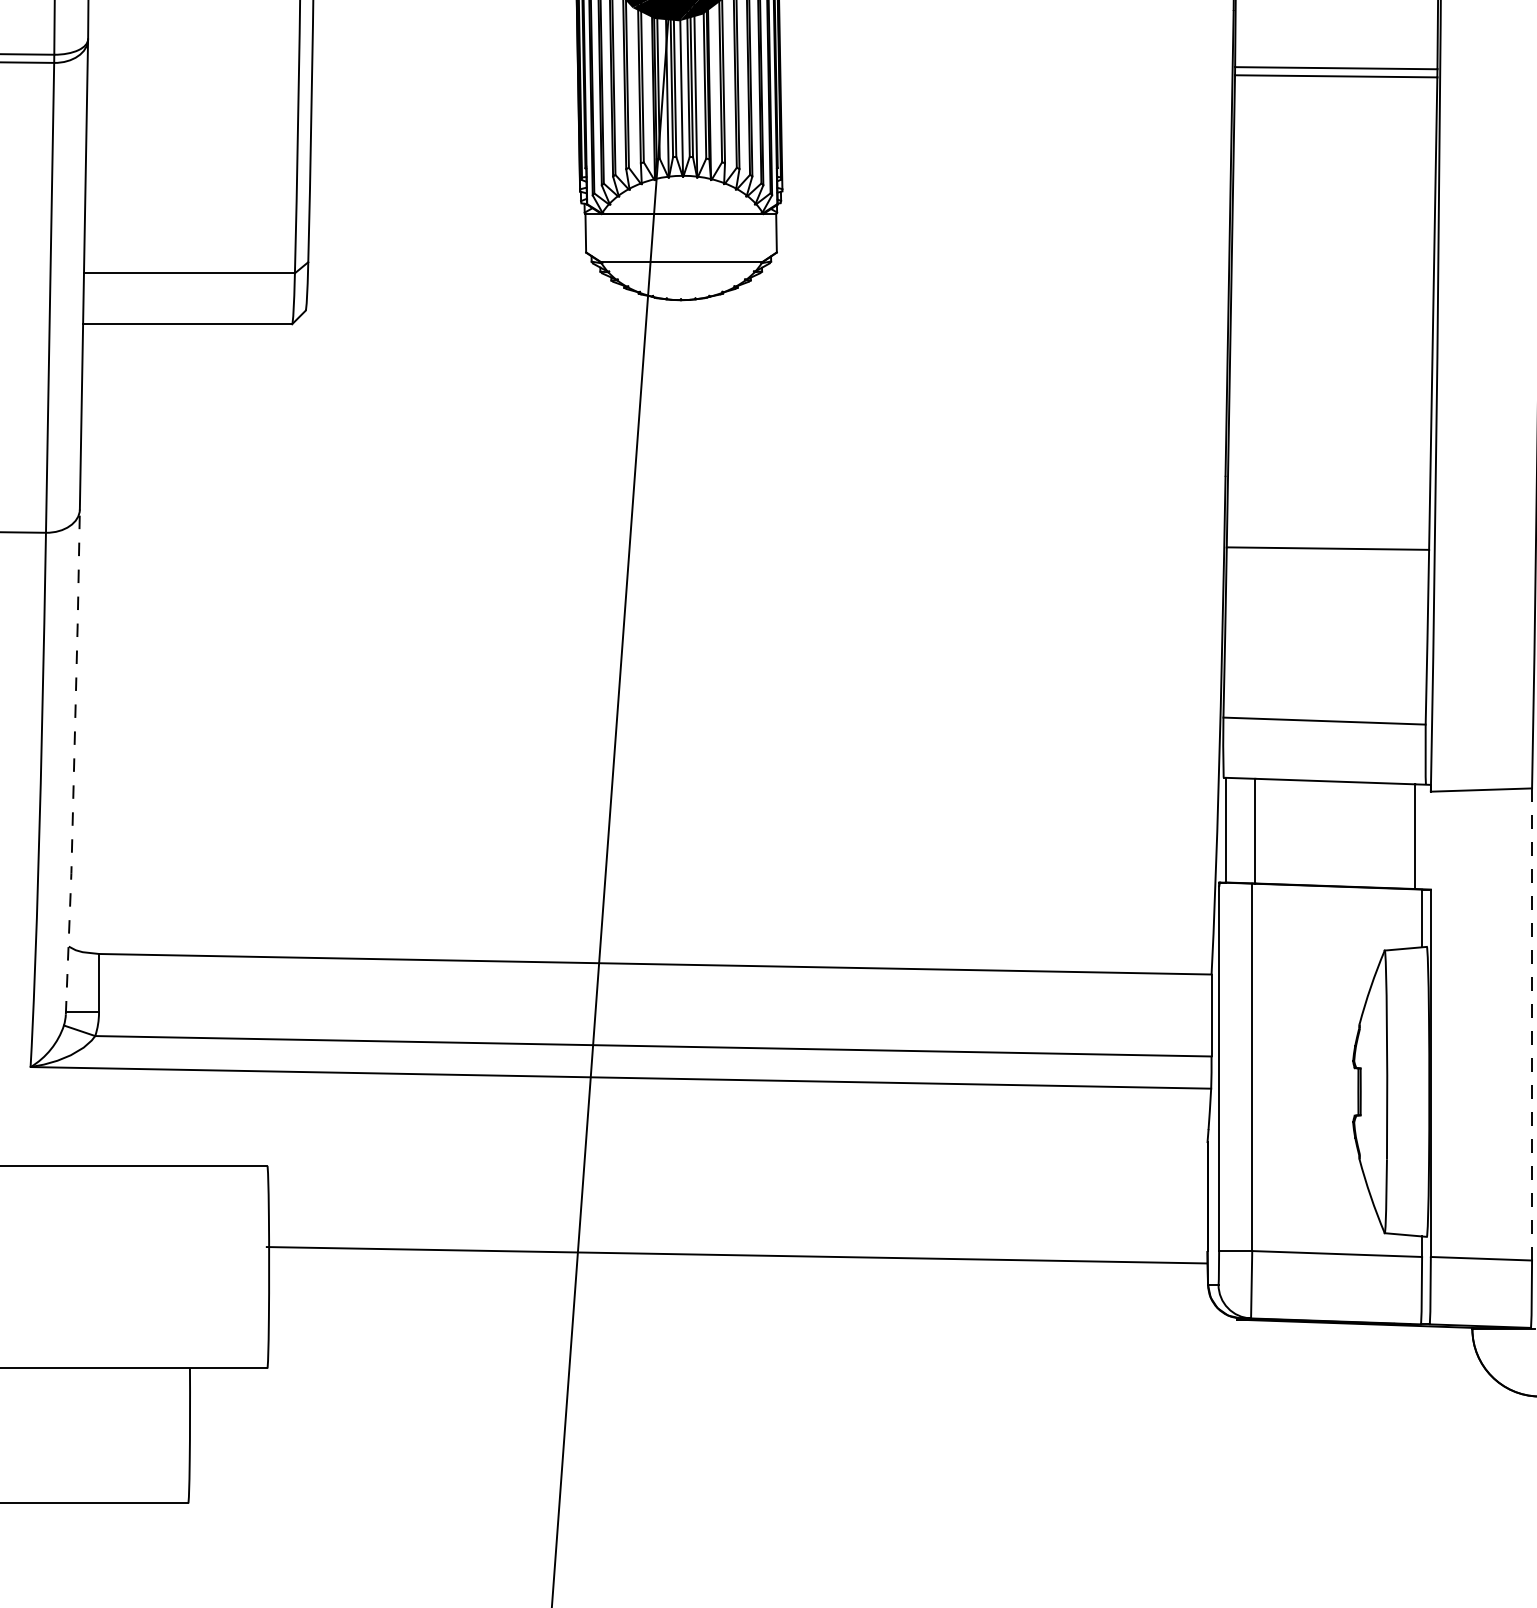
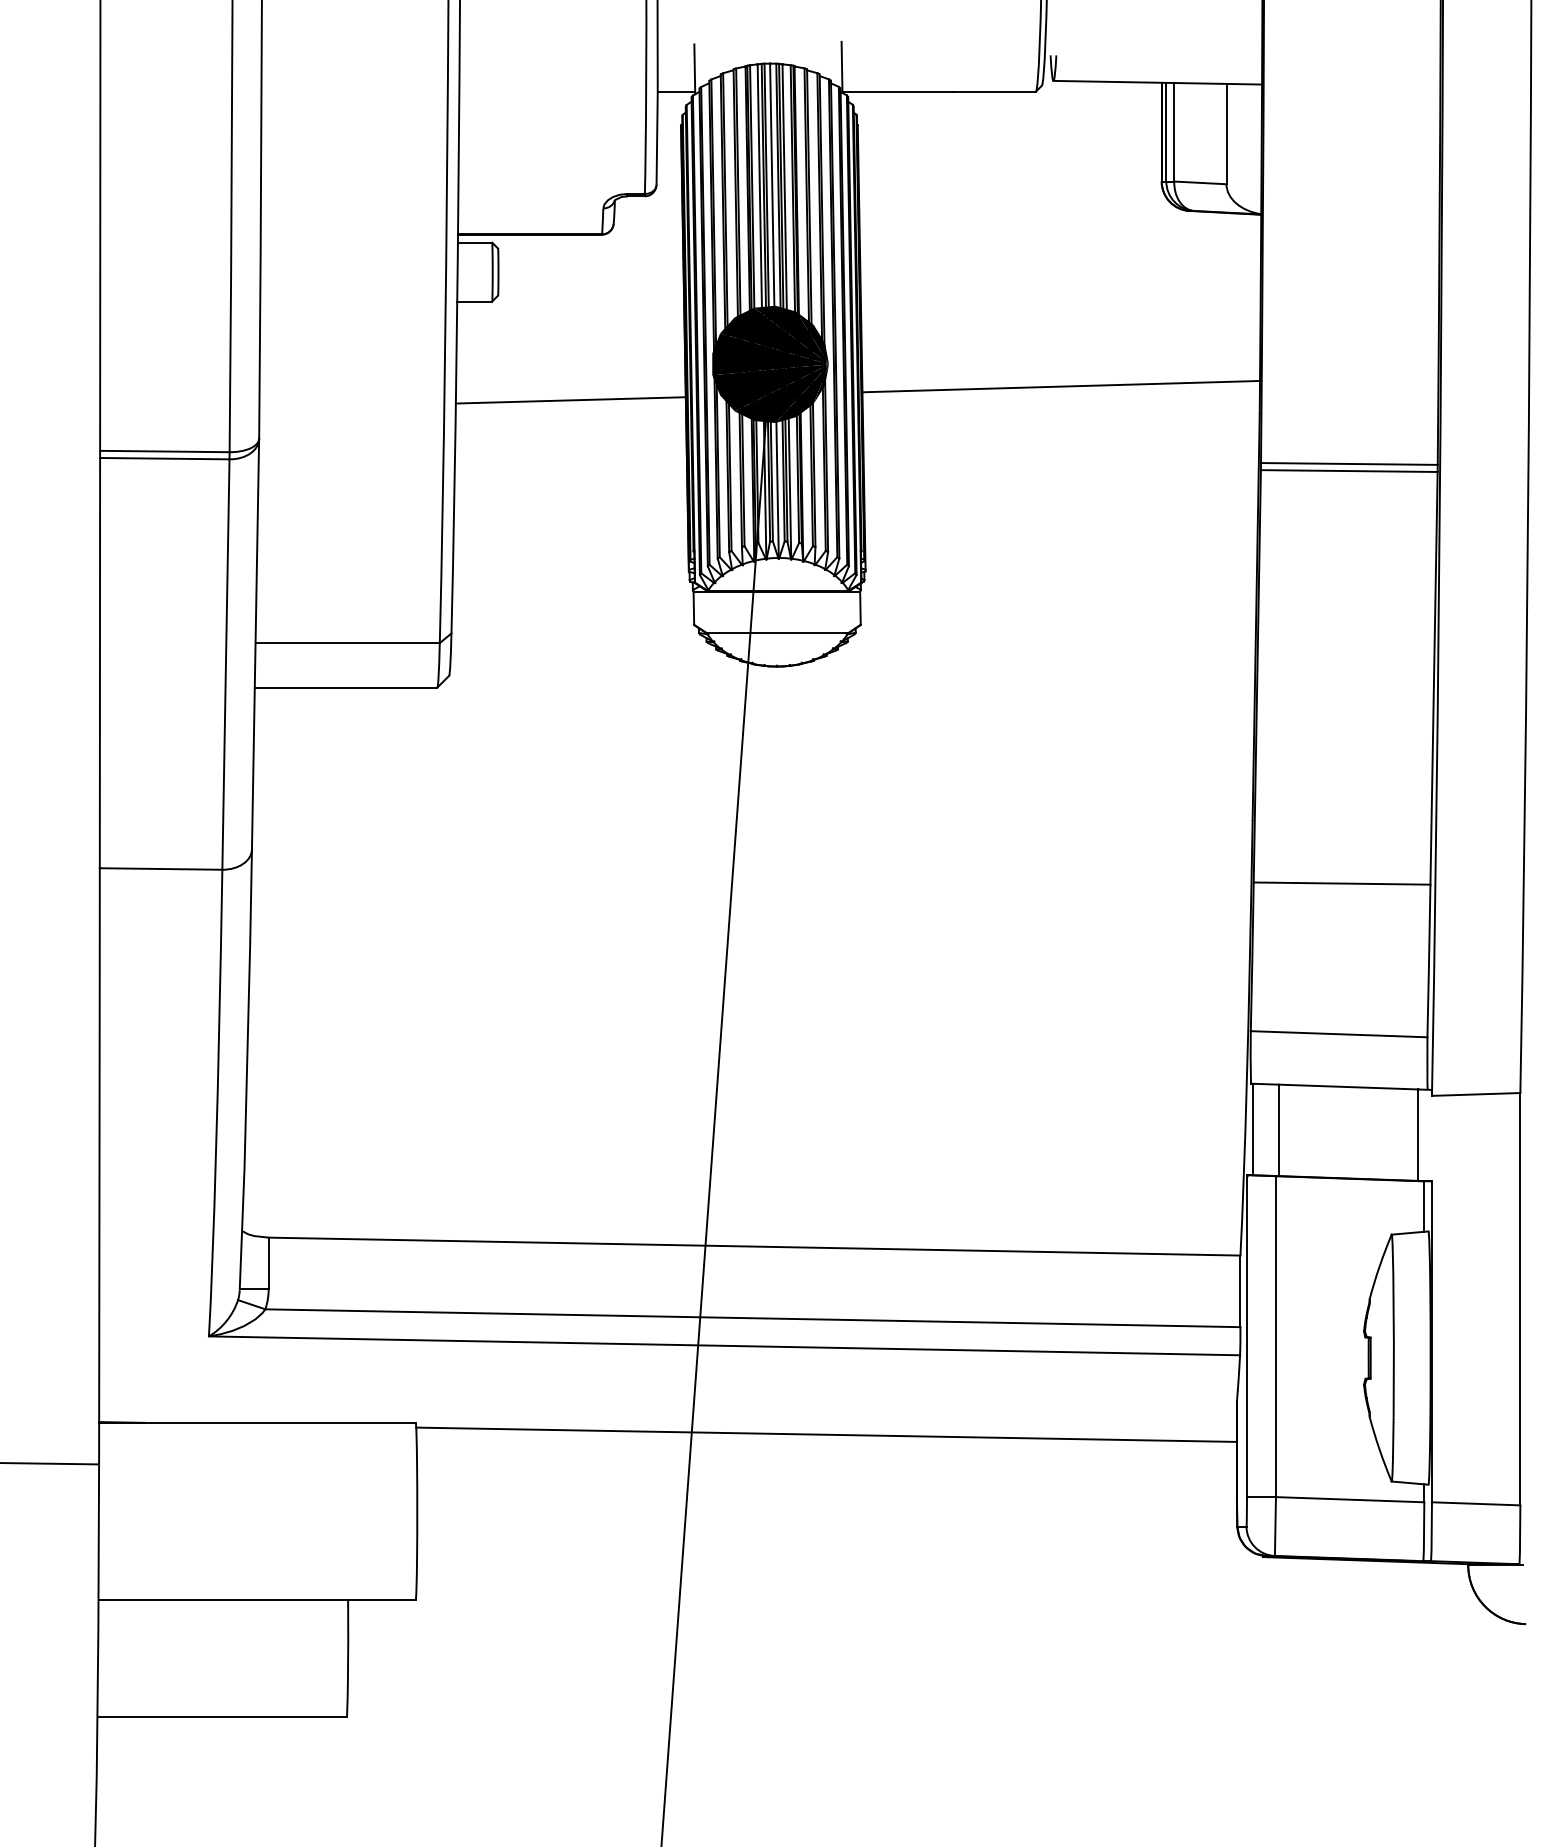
line: (74, 761) -> (247, 1069), dashed -> solid
line: (1532, 1023) -> (1520, 1298), dashed -> solid
line: (736, 1254) -> (826, 1434), moved

